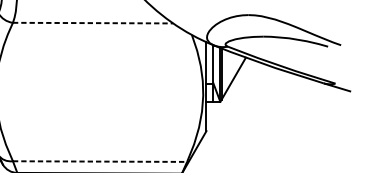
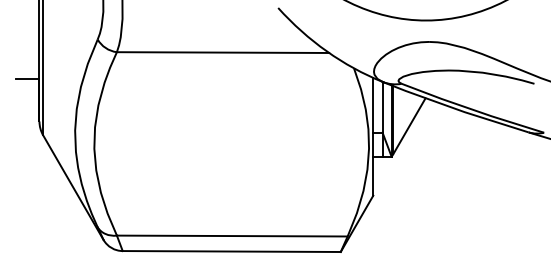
line: (93, 23) -> (223, 52), dashed -> solid
line: (100, 161) -> (232, 236), dashed -> solid

